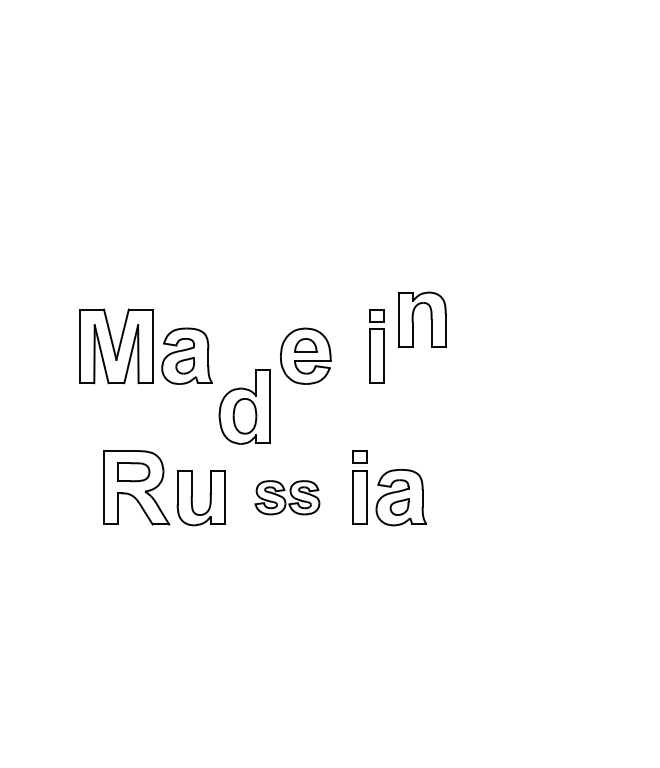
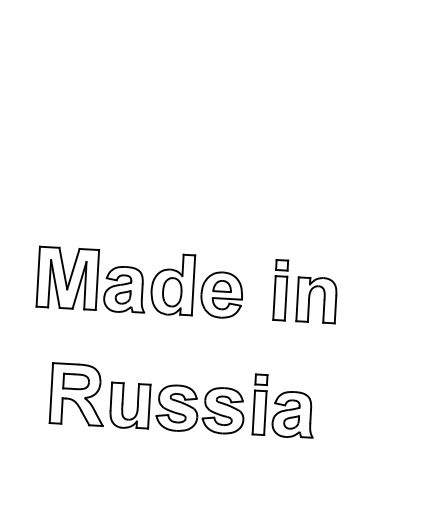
part: (430, 319) -> (323, 300), moved
part: (244, 406) -> (172, 284), moved
part: (287, 497) -> (200, 409), size x1.67

